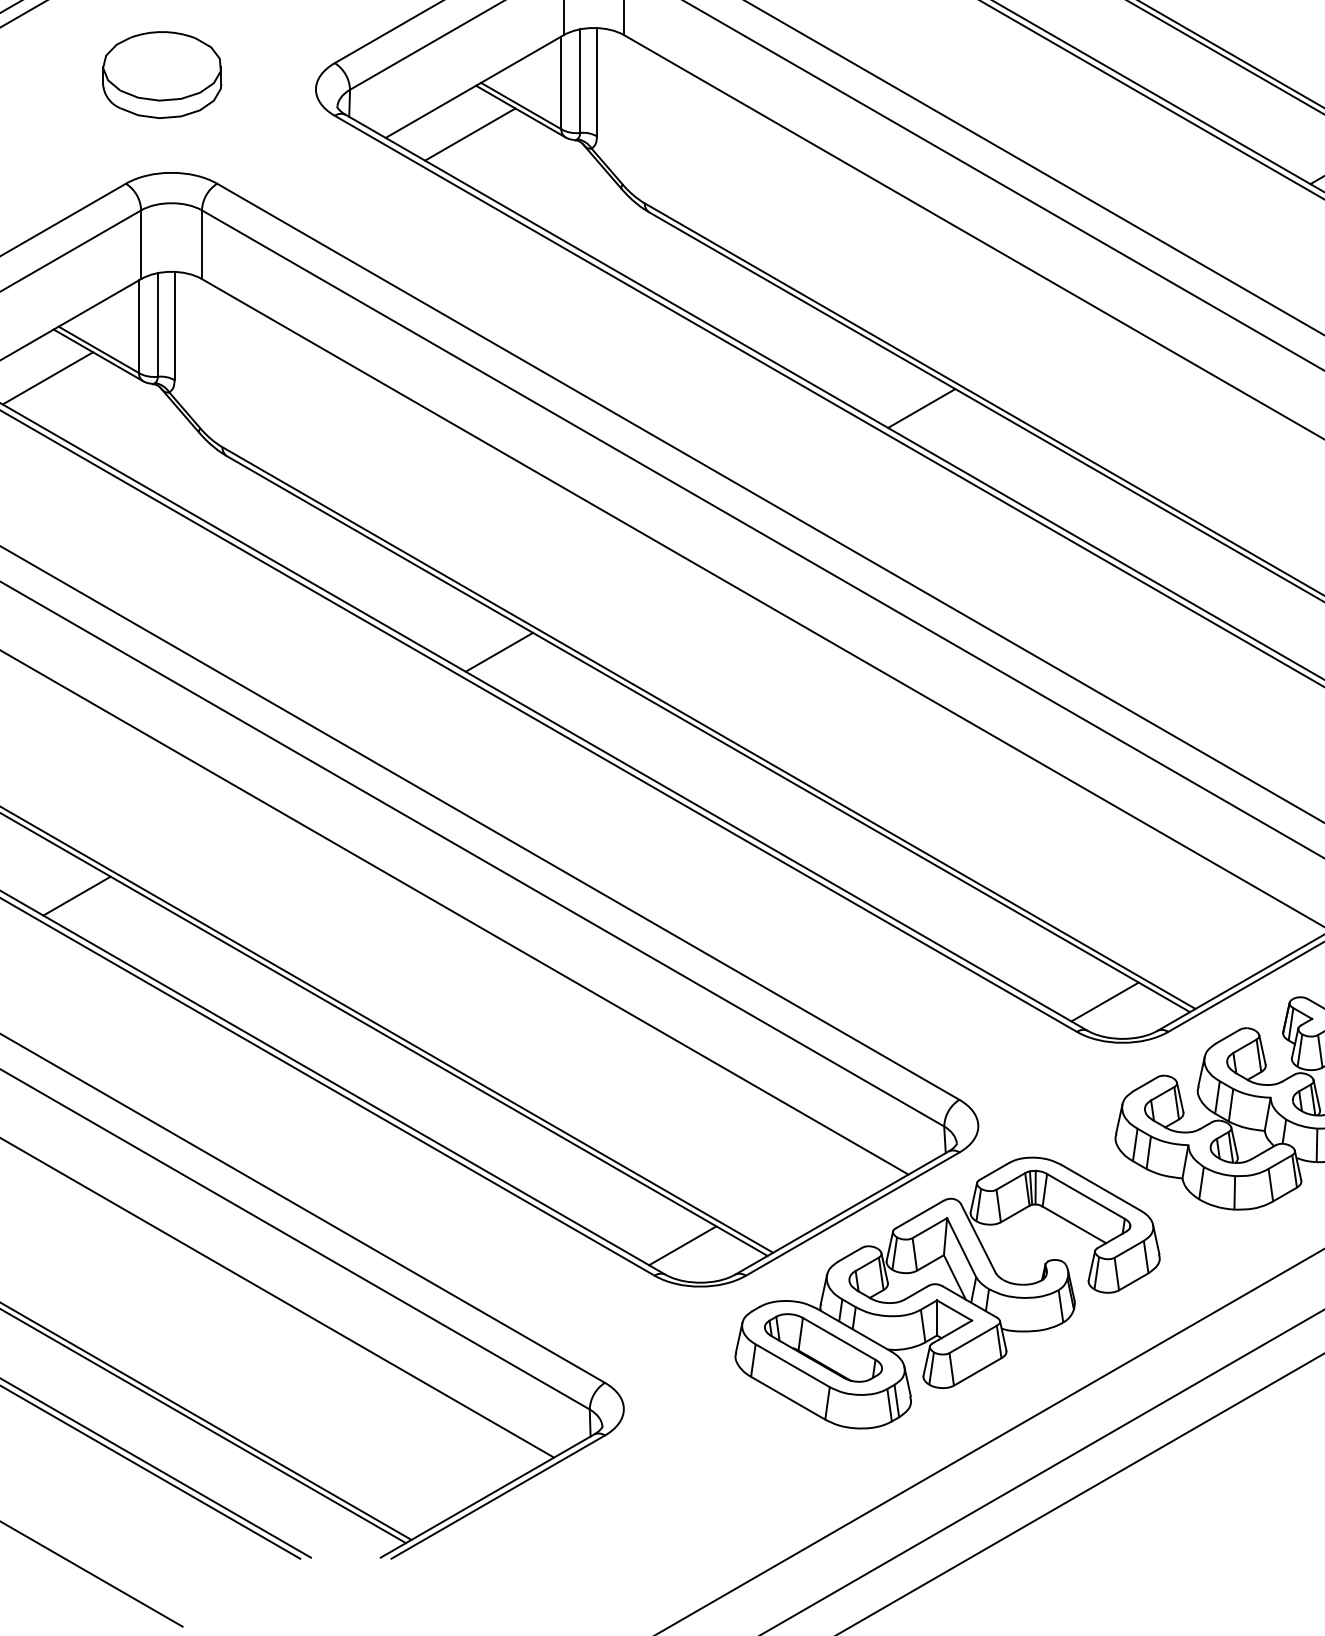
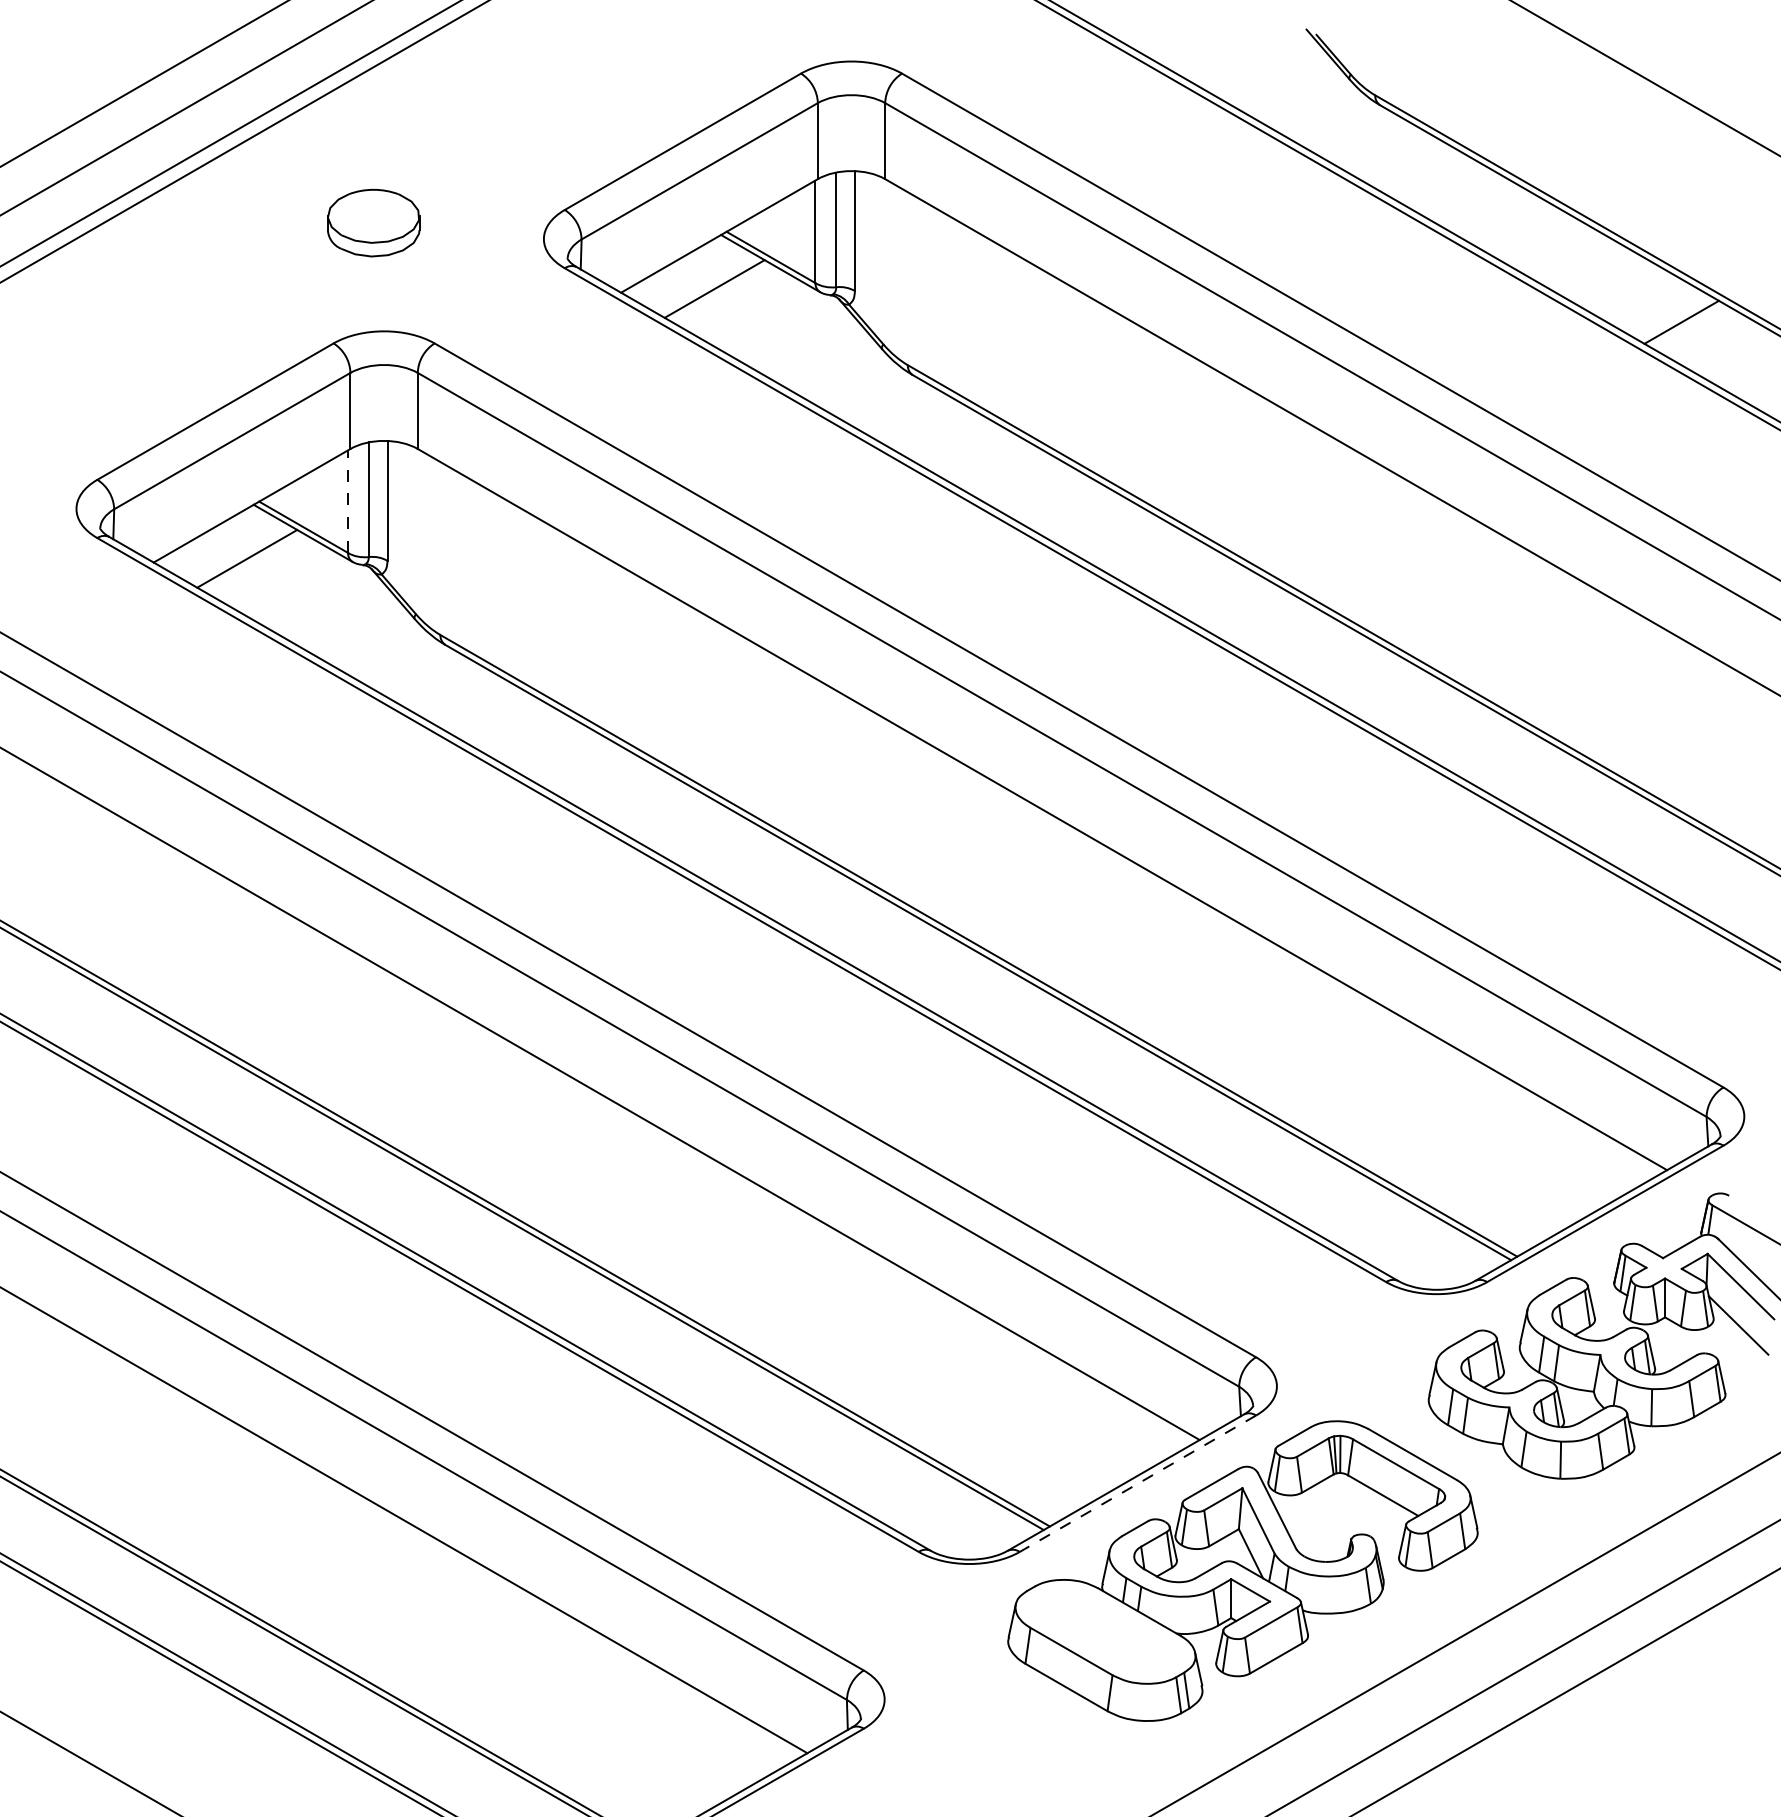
part: (161, 74) -> (373, 222), size x0.7
line: (139, 326) -> (348, 501), solid -> dashed
line: (921, 407) -> (1214, 591), removed
line: (499, 651) -> (746, 861), removed
line: (77, 895) -> (279, 1131), removed
line: (1105, 1001) -> (1417, 1248), removed
line: (852, 1214) -> (1137, 1484), solid -> dashed
line: (682, 1245) -> (949, 1518), removed
part: (823, 1347) -> (1105, 1631), removed

